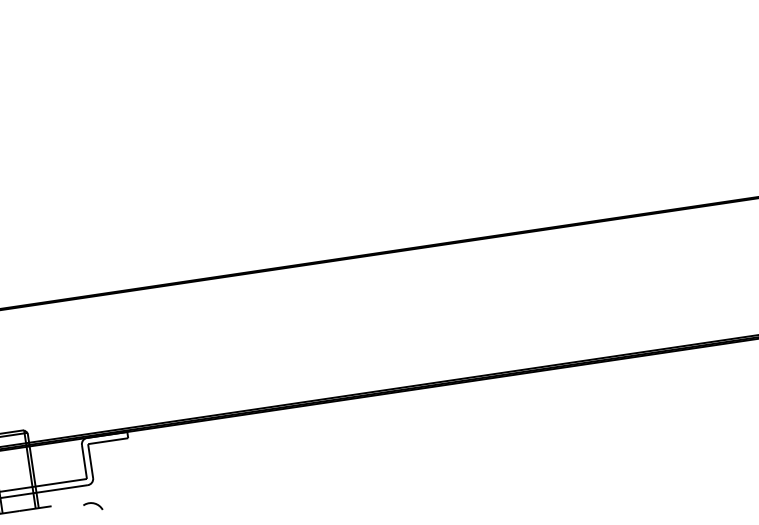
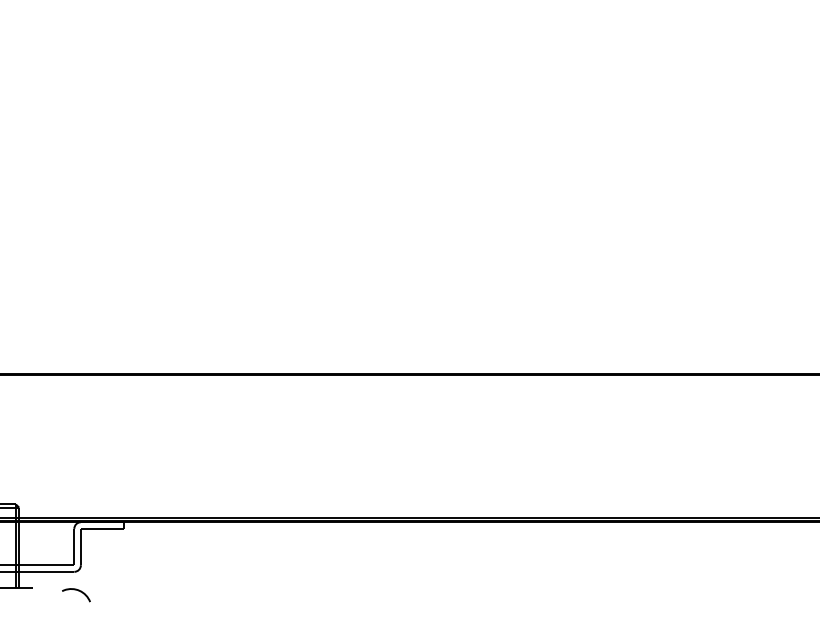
part: (93, 506) -> (76, 595), size x1.43

